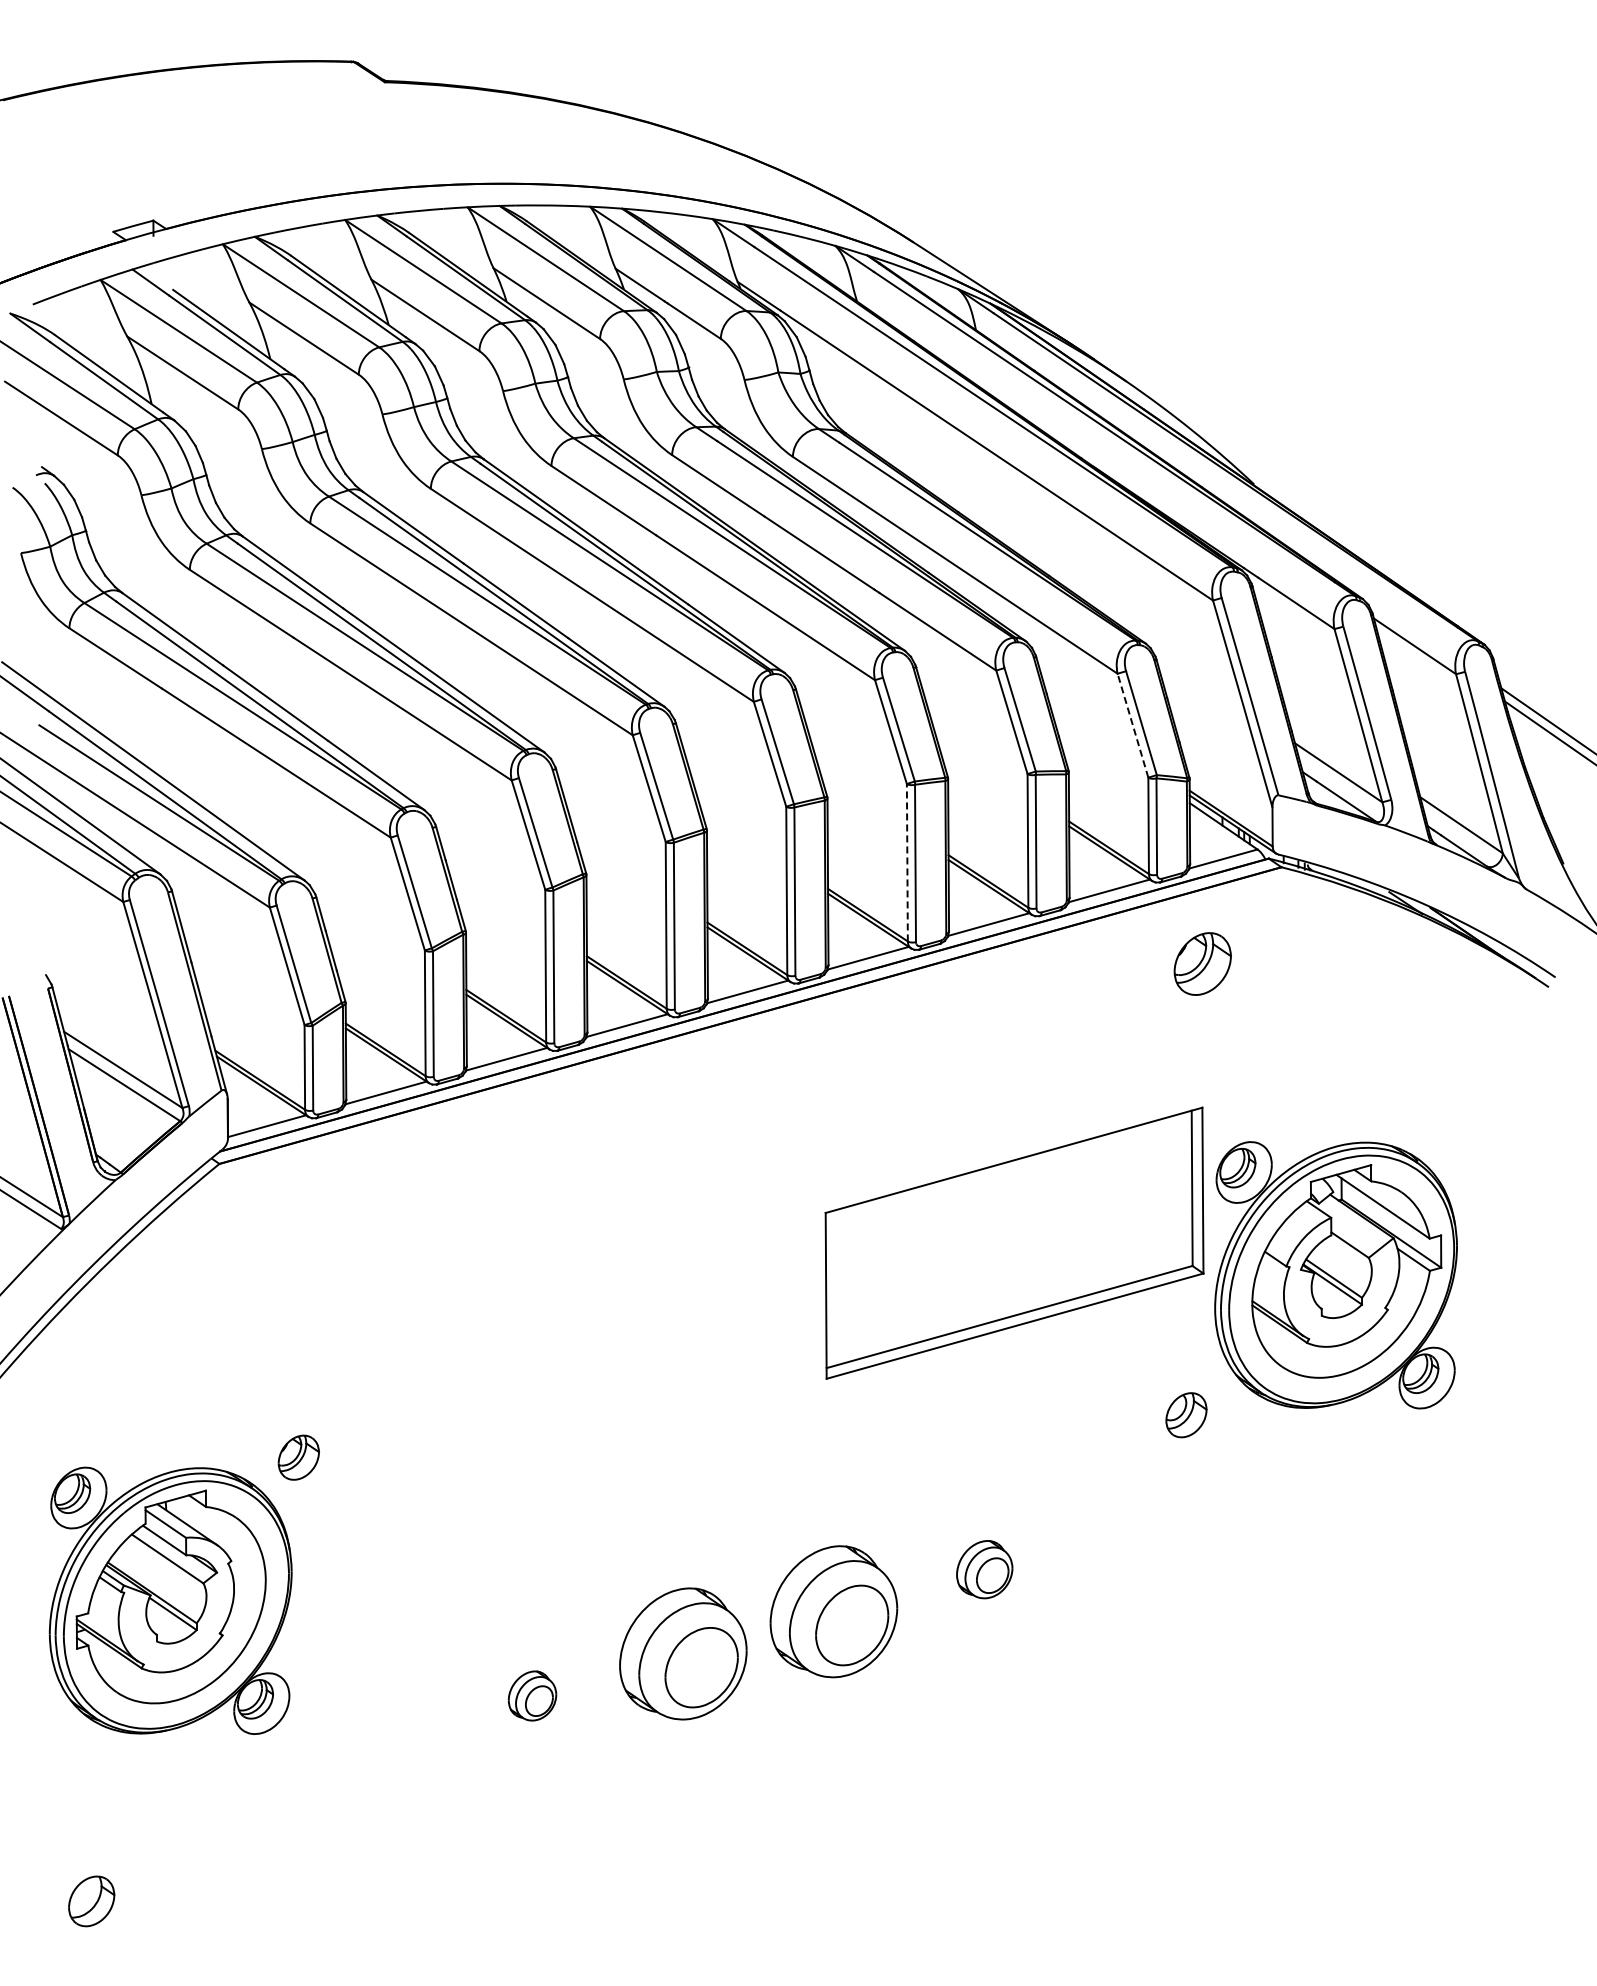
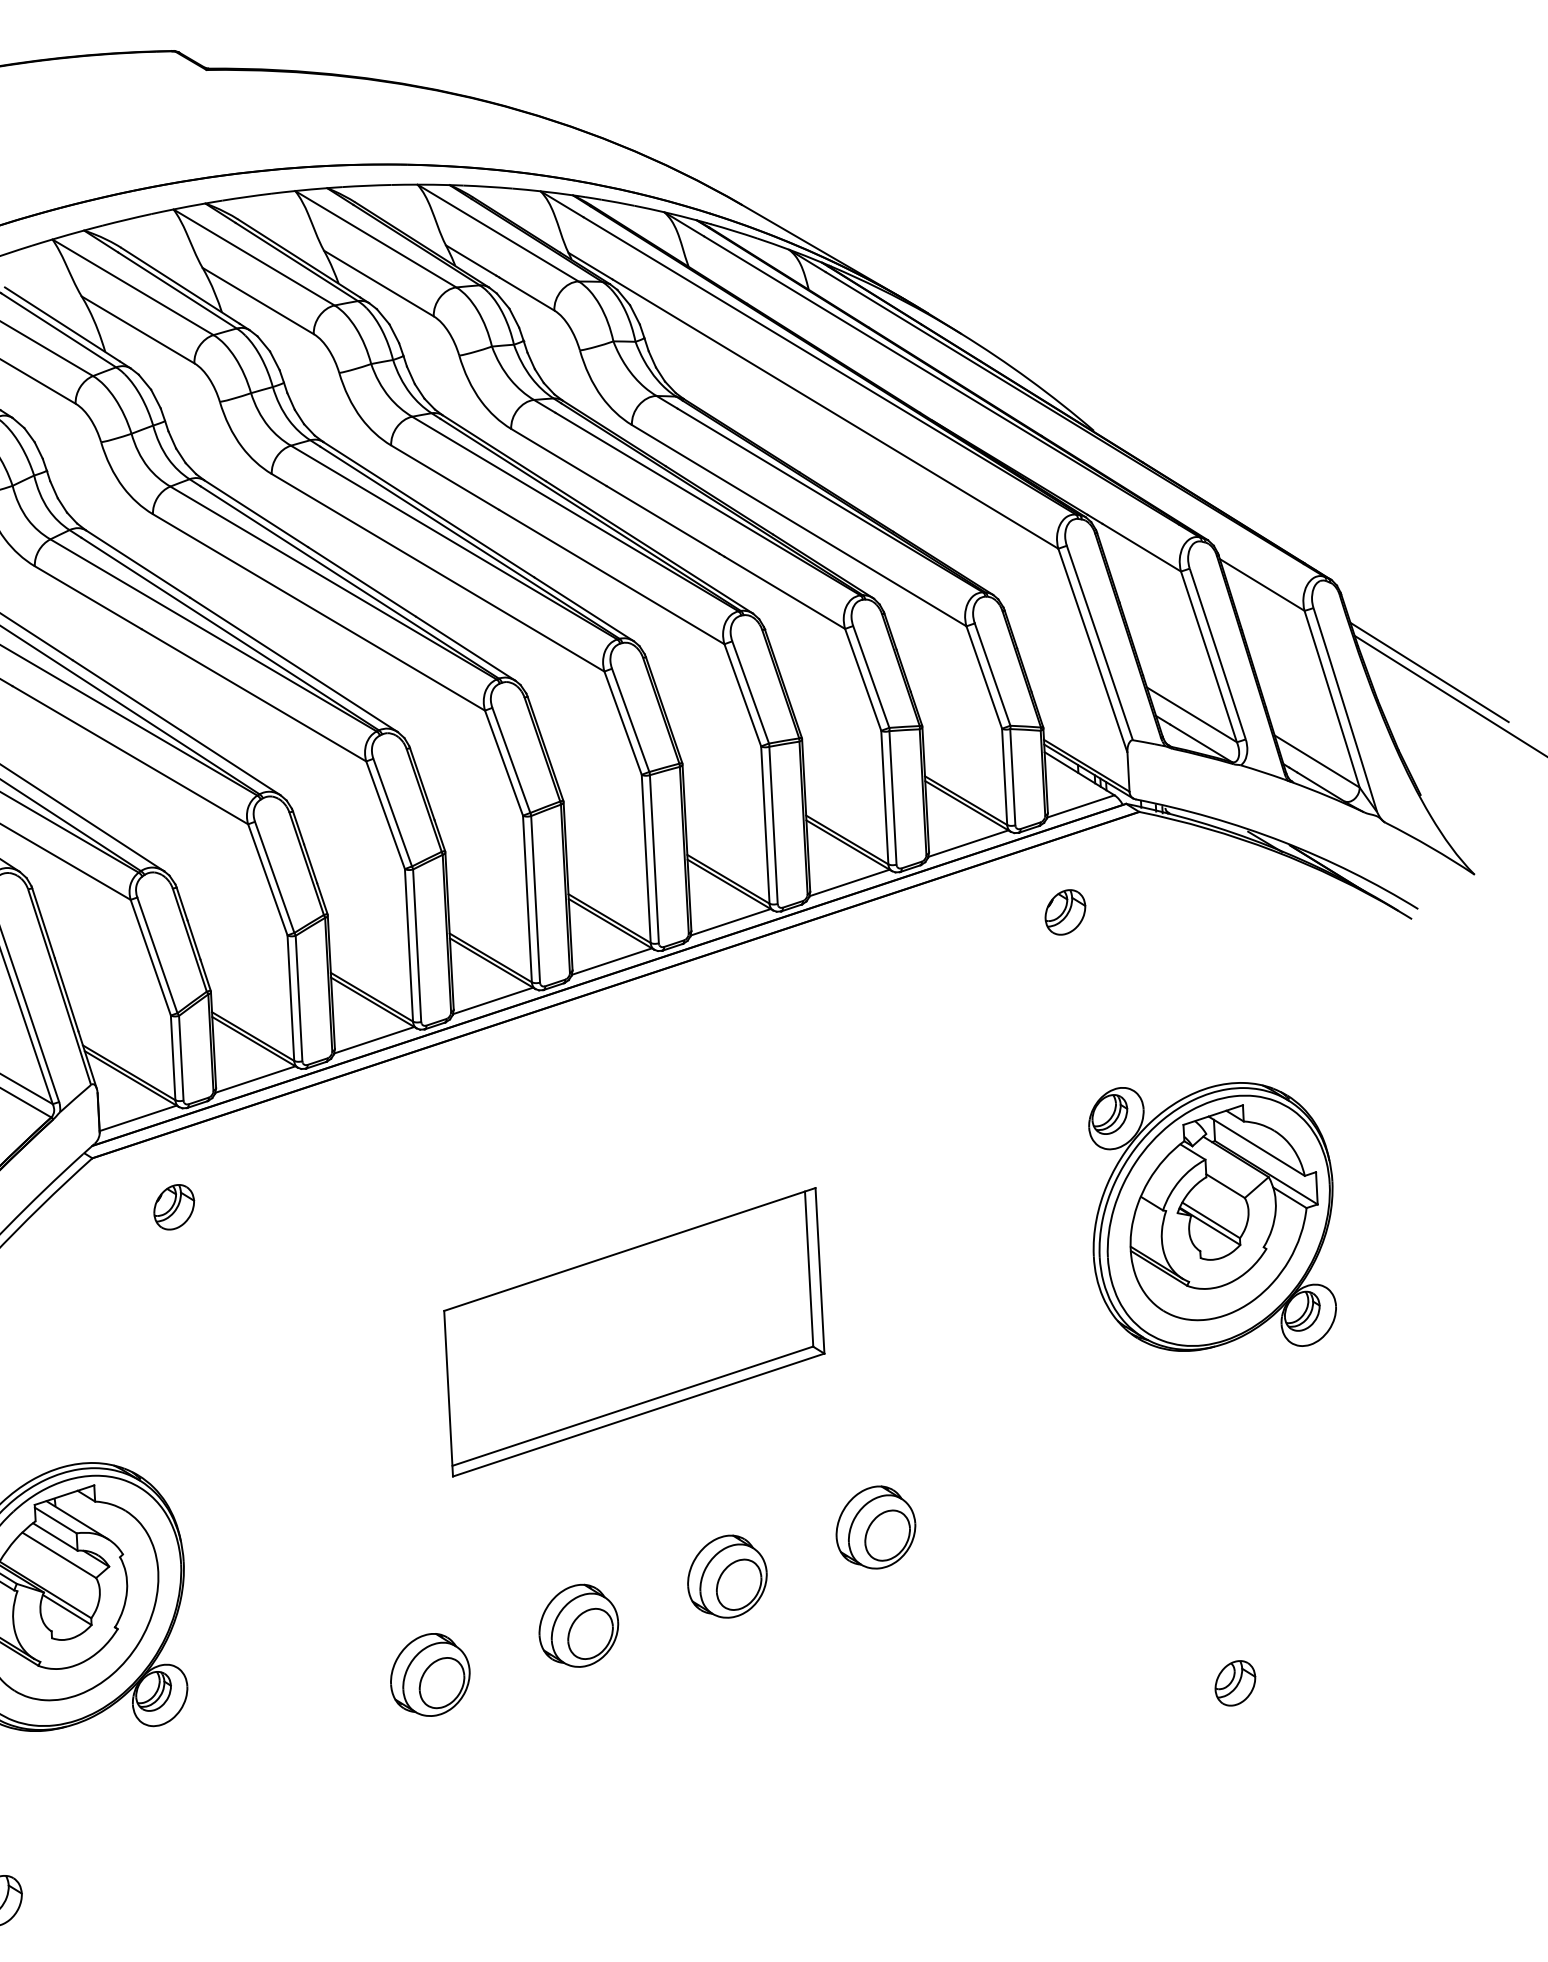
line: (1132, 725) -> (983, 677), dashed -> solid
line: (907, 862) -> (765, 824), dashed -> solid
part: (1203, 964) -> (1065, 912), size x0.71
part: (1014, 1242) -> (634, 1331), moved
part: (1186, 1415) -> (1235, 1683), moved
part: (298, 1457) -> (173, 1207), moved
part: (984, 1569) -> (875, 1527), size x1.43
part: (833, 1611) -> (726, 1576), size x0.62
part: (682, 1653) -> (577, 1625), size x0.62
part: (532, 1695) -> (430, 1674), size x1.67

